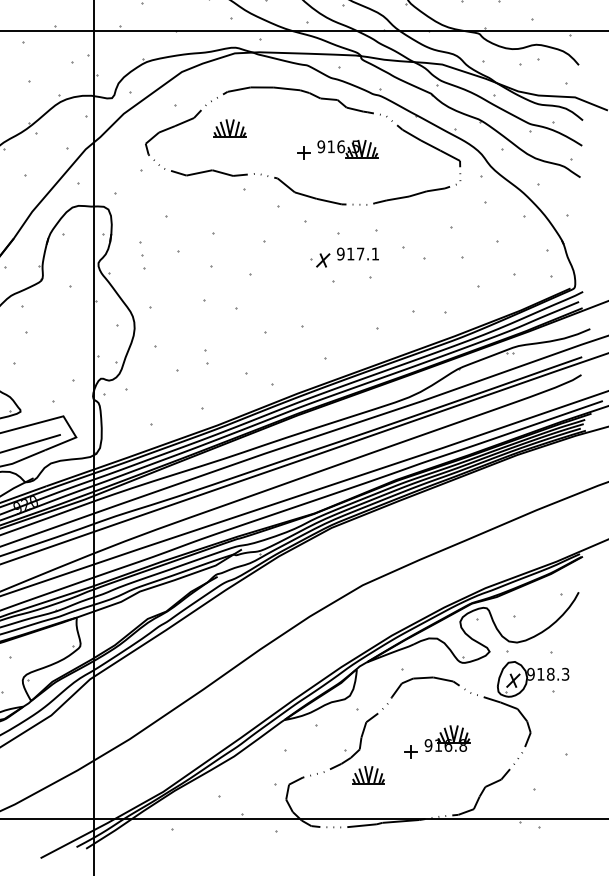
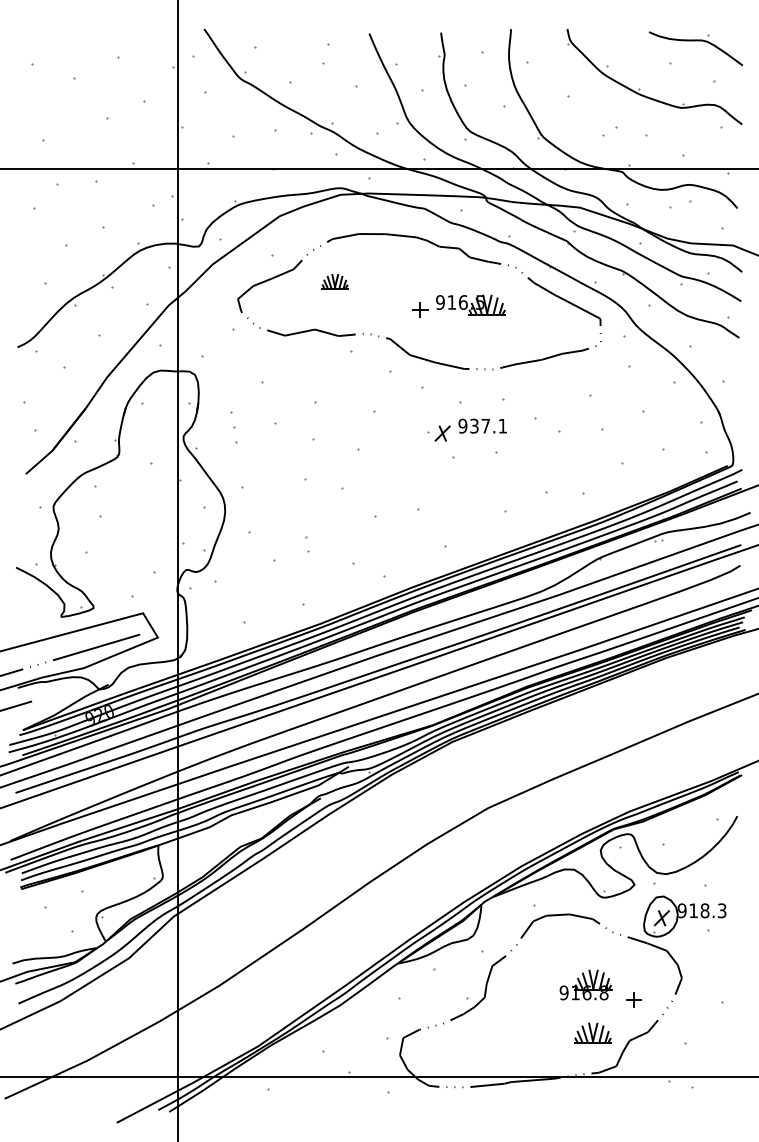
part: (229, 128) -> (334, 281), size x0.7
text: (350, 253) -> (474, 425), 917.1 -> 937.1
part: (410, 751) -> (633, 999), moved
part: (368, 774) -> (592, 1032), moved

